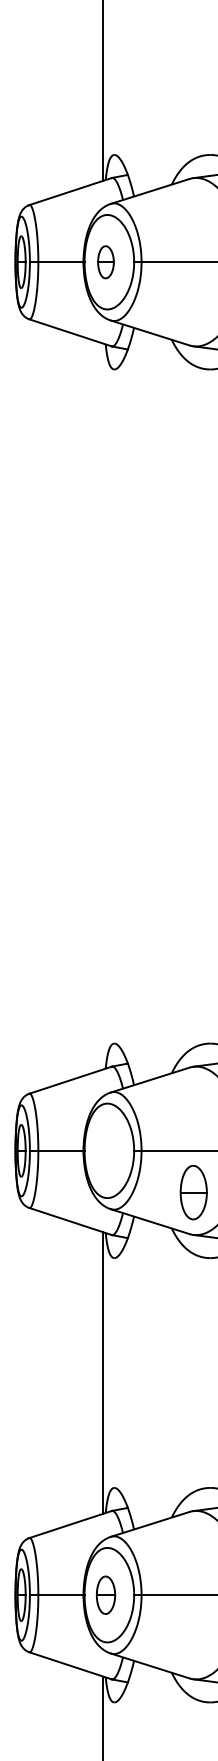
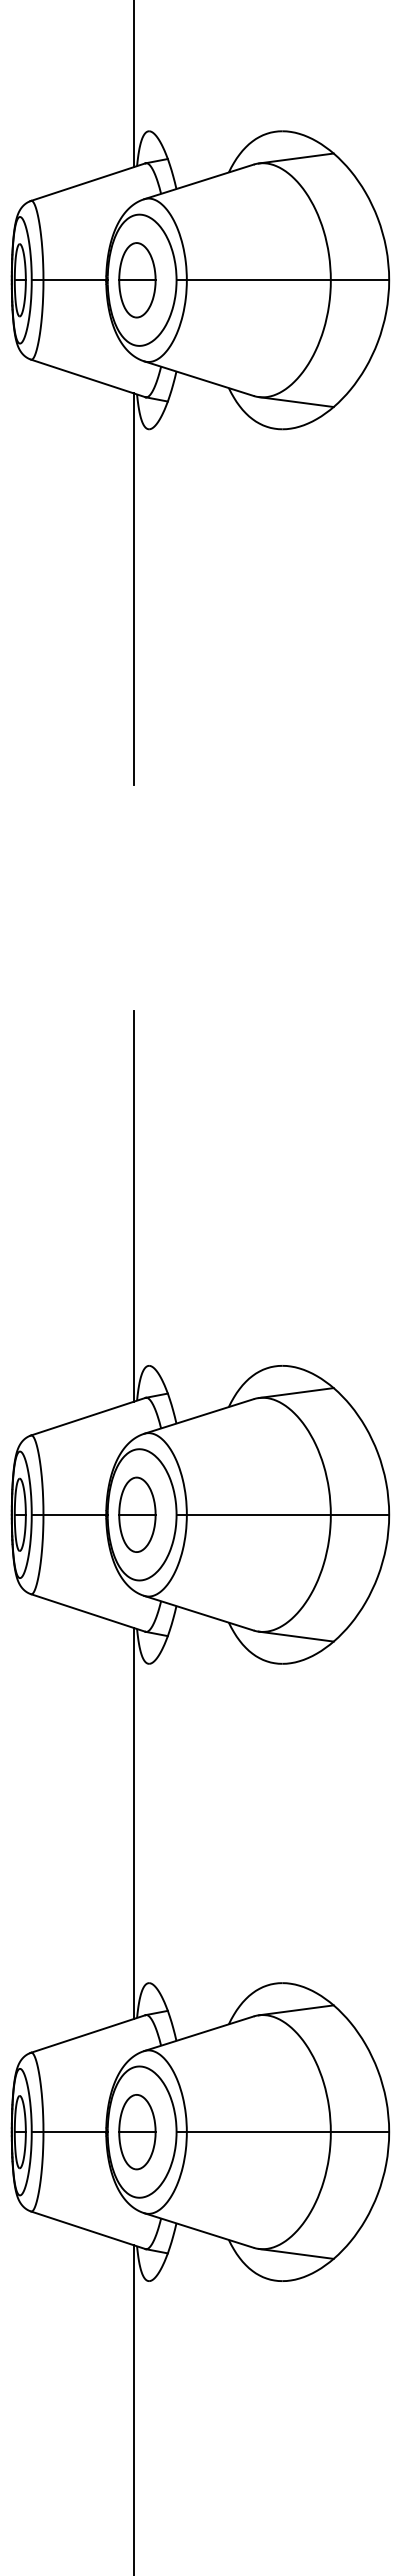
part: (106, 262) -> (137, 280), size x1.67
line: (103, 484) -> (133, 588), added
line: (103, 928) -> (133, 1205), added
part: (193, 1192) -> (137, 1514), moved
part: (106, 1595) -> (137, 2132), size x1.43

